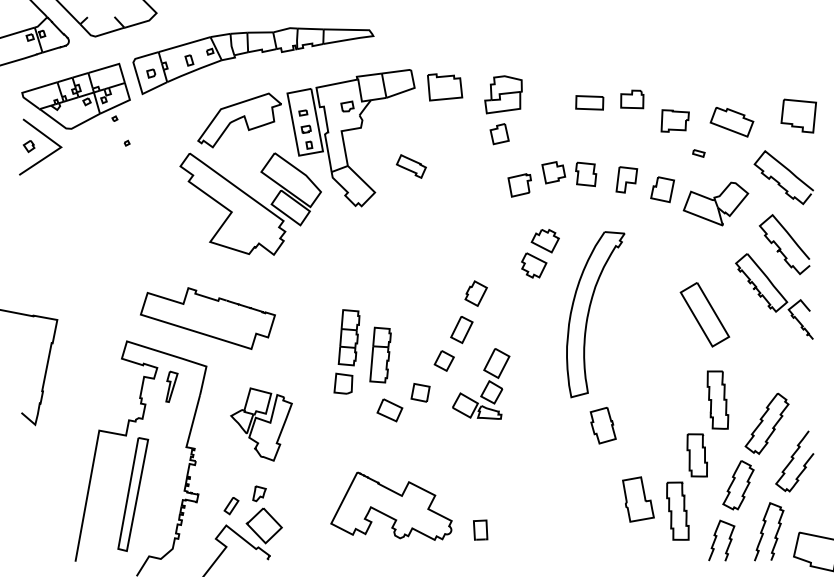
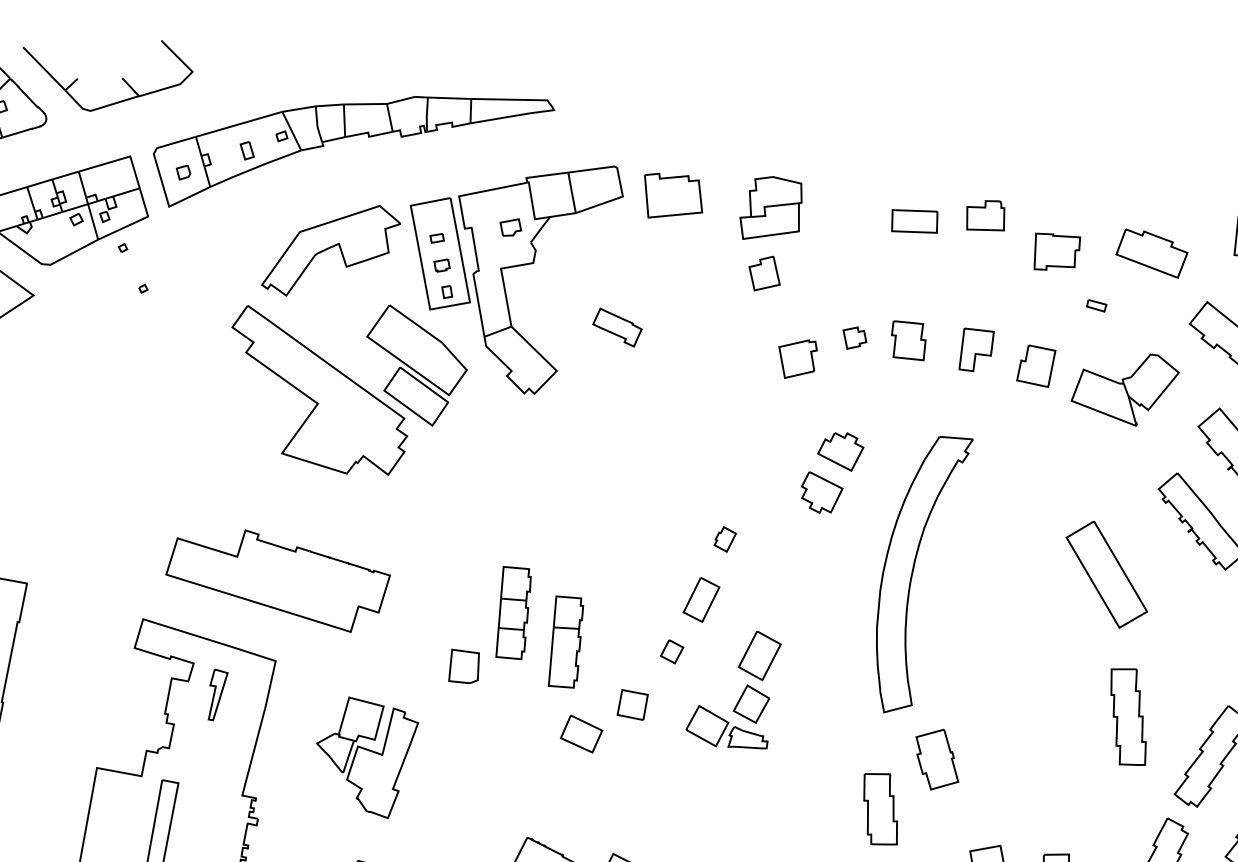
part: (553, 172) -> (854, 337), size x0.6
part: (475, 293) -> (724, 539), size x0.6
part: (443, 360) -> (670, 651), size x0.7
part: (343, 383) -> (464, 666), moved
part: (696, 455) -> (879, 809), moved

